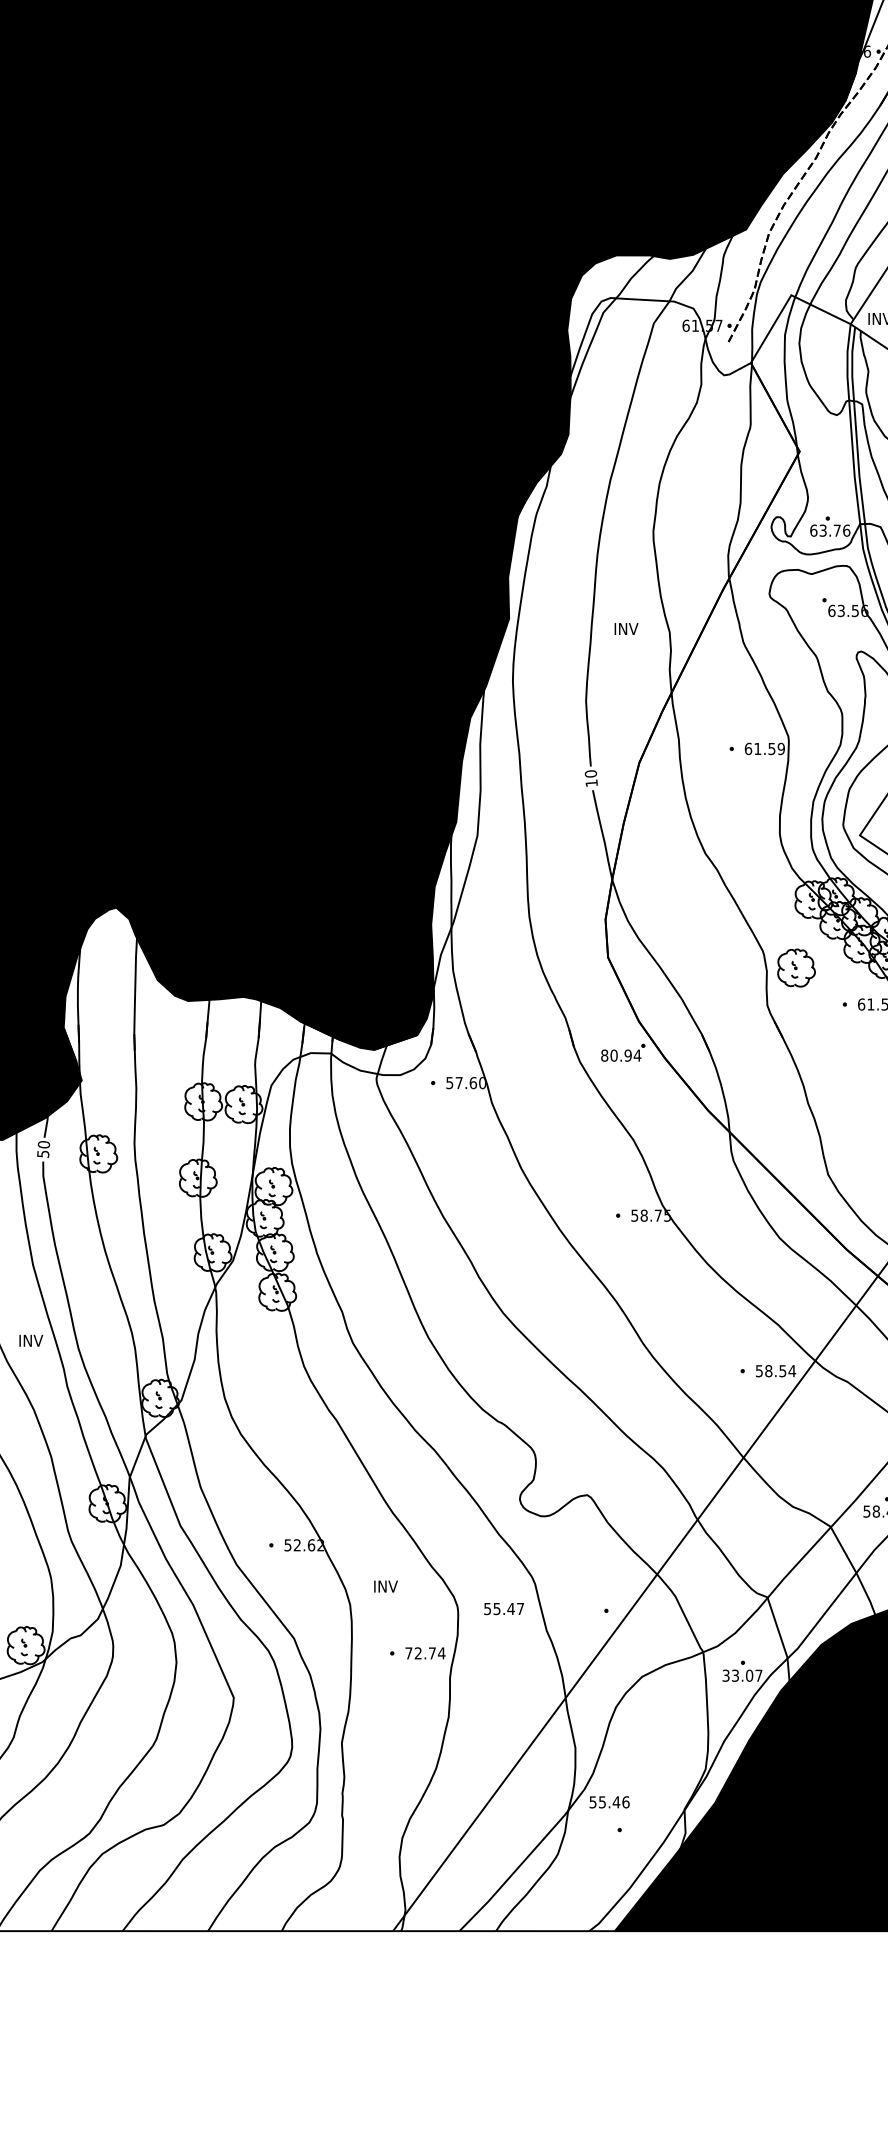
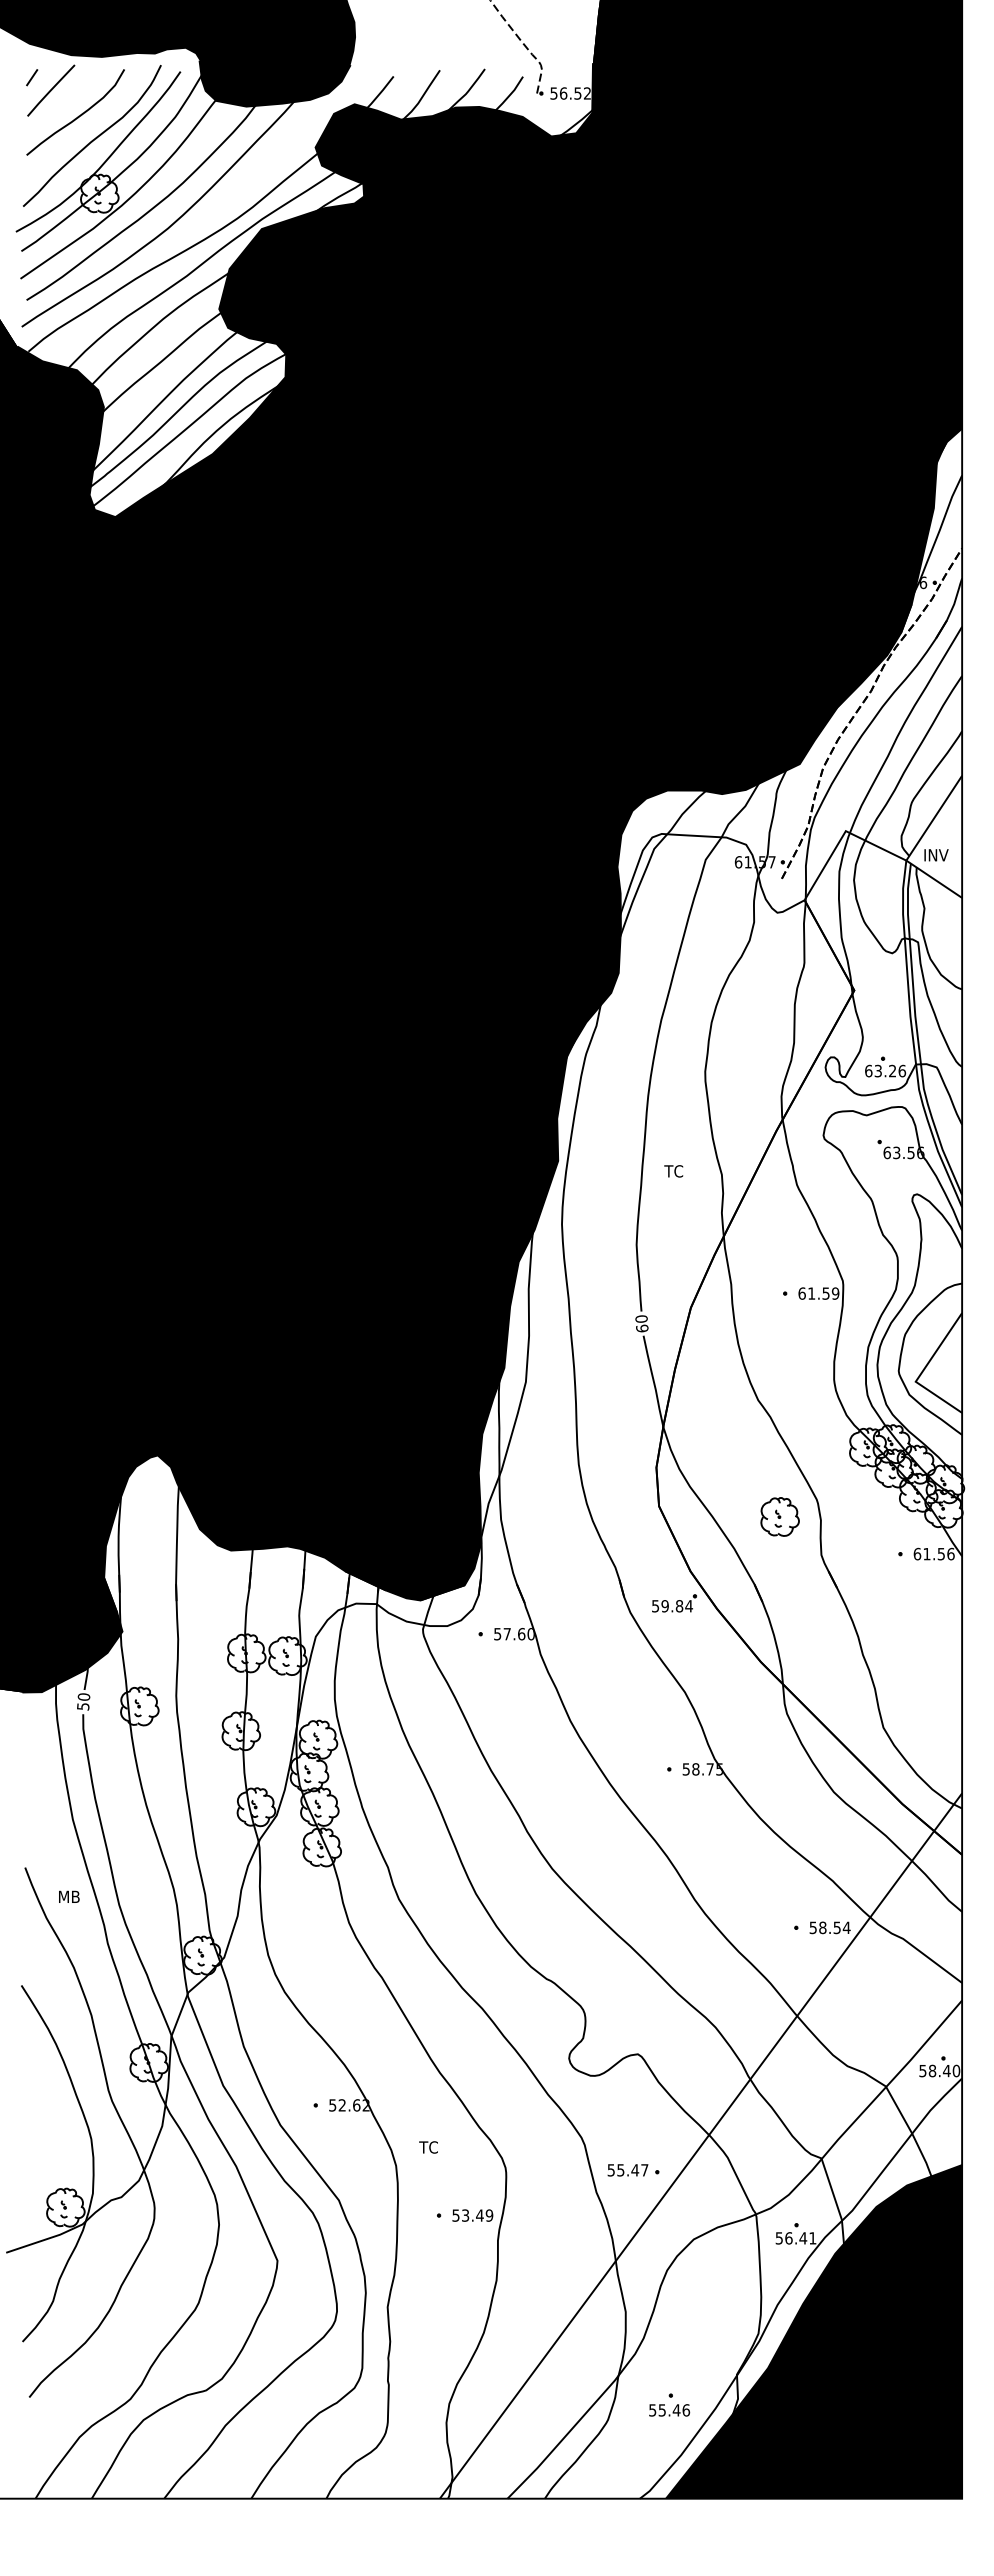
text: (837, 530) -> (892, 1070), 63.76 -> 63.26
text: (625, 629) -> (676, 1171), INV -> TC
text: (591, 783) -> (642, 1328), 10 -> 60
part: (795, 967) -> (779, 1516), moved
text: (616, 1055) -> (667, 1606), 80.94 -> 59.84
text: (31, 1340) -> (71, 1896), INV -> MB
text: (384, 1586) -> (431, 2147), INV -> TC
text: (503, 1609) -> (627, 2170), moved
text: (425, 1653) -> (472, 2215), 72.74 -> 53.49
text: (742, 1675) -> (796, 2238), 33.07 -> 56.41
text: (609, 1802) -> (669, 2410), moved

